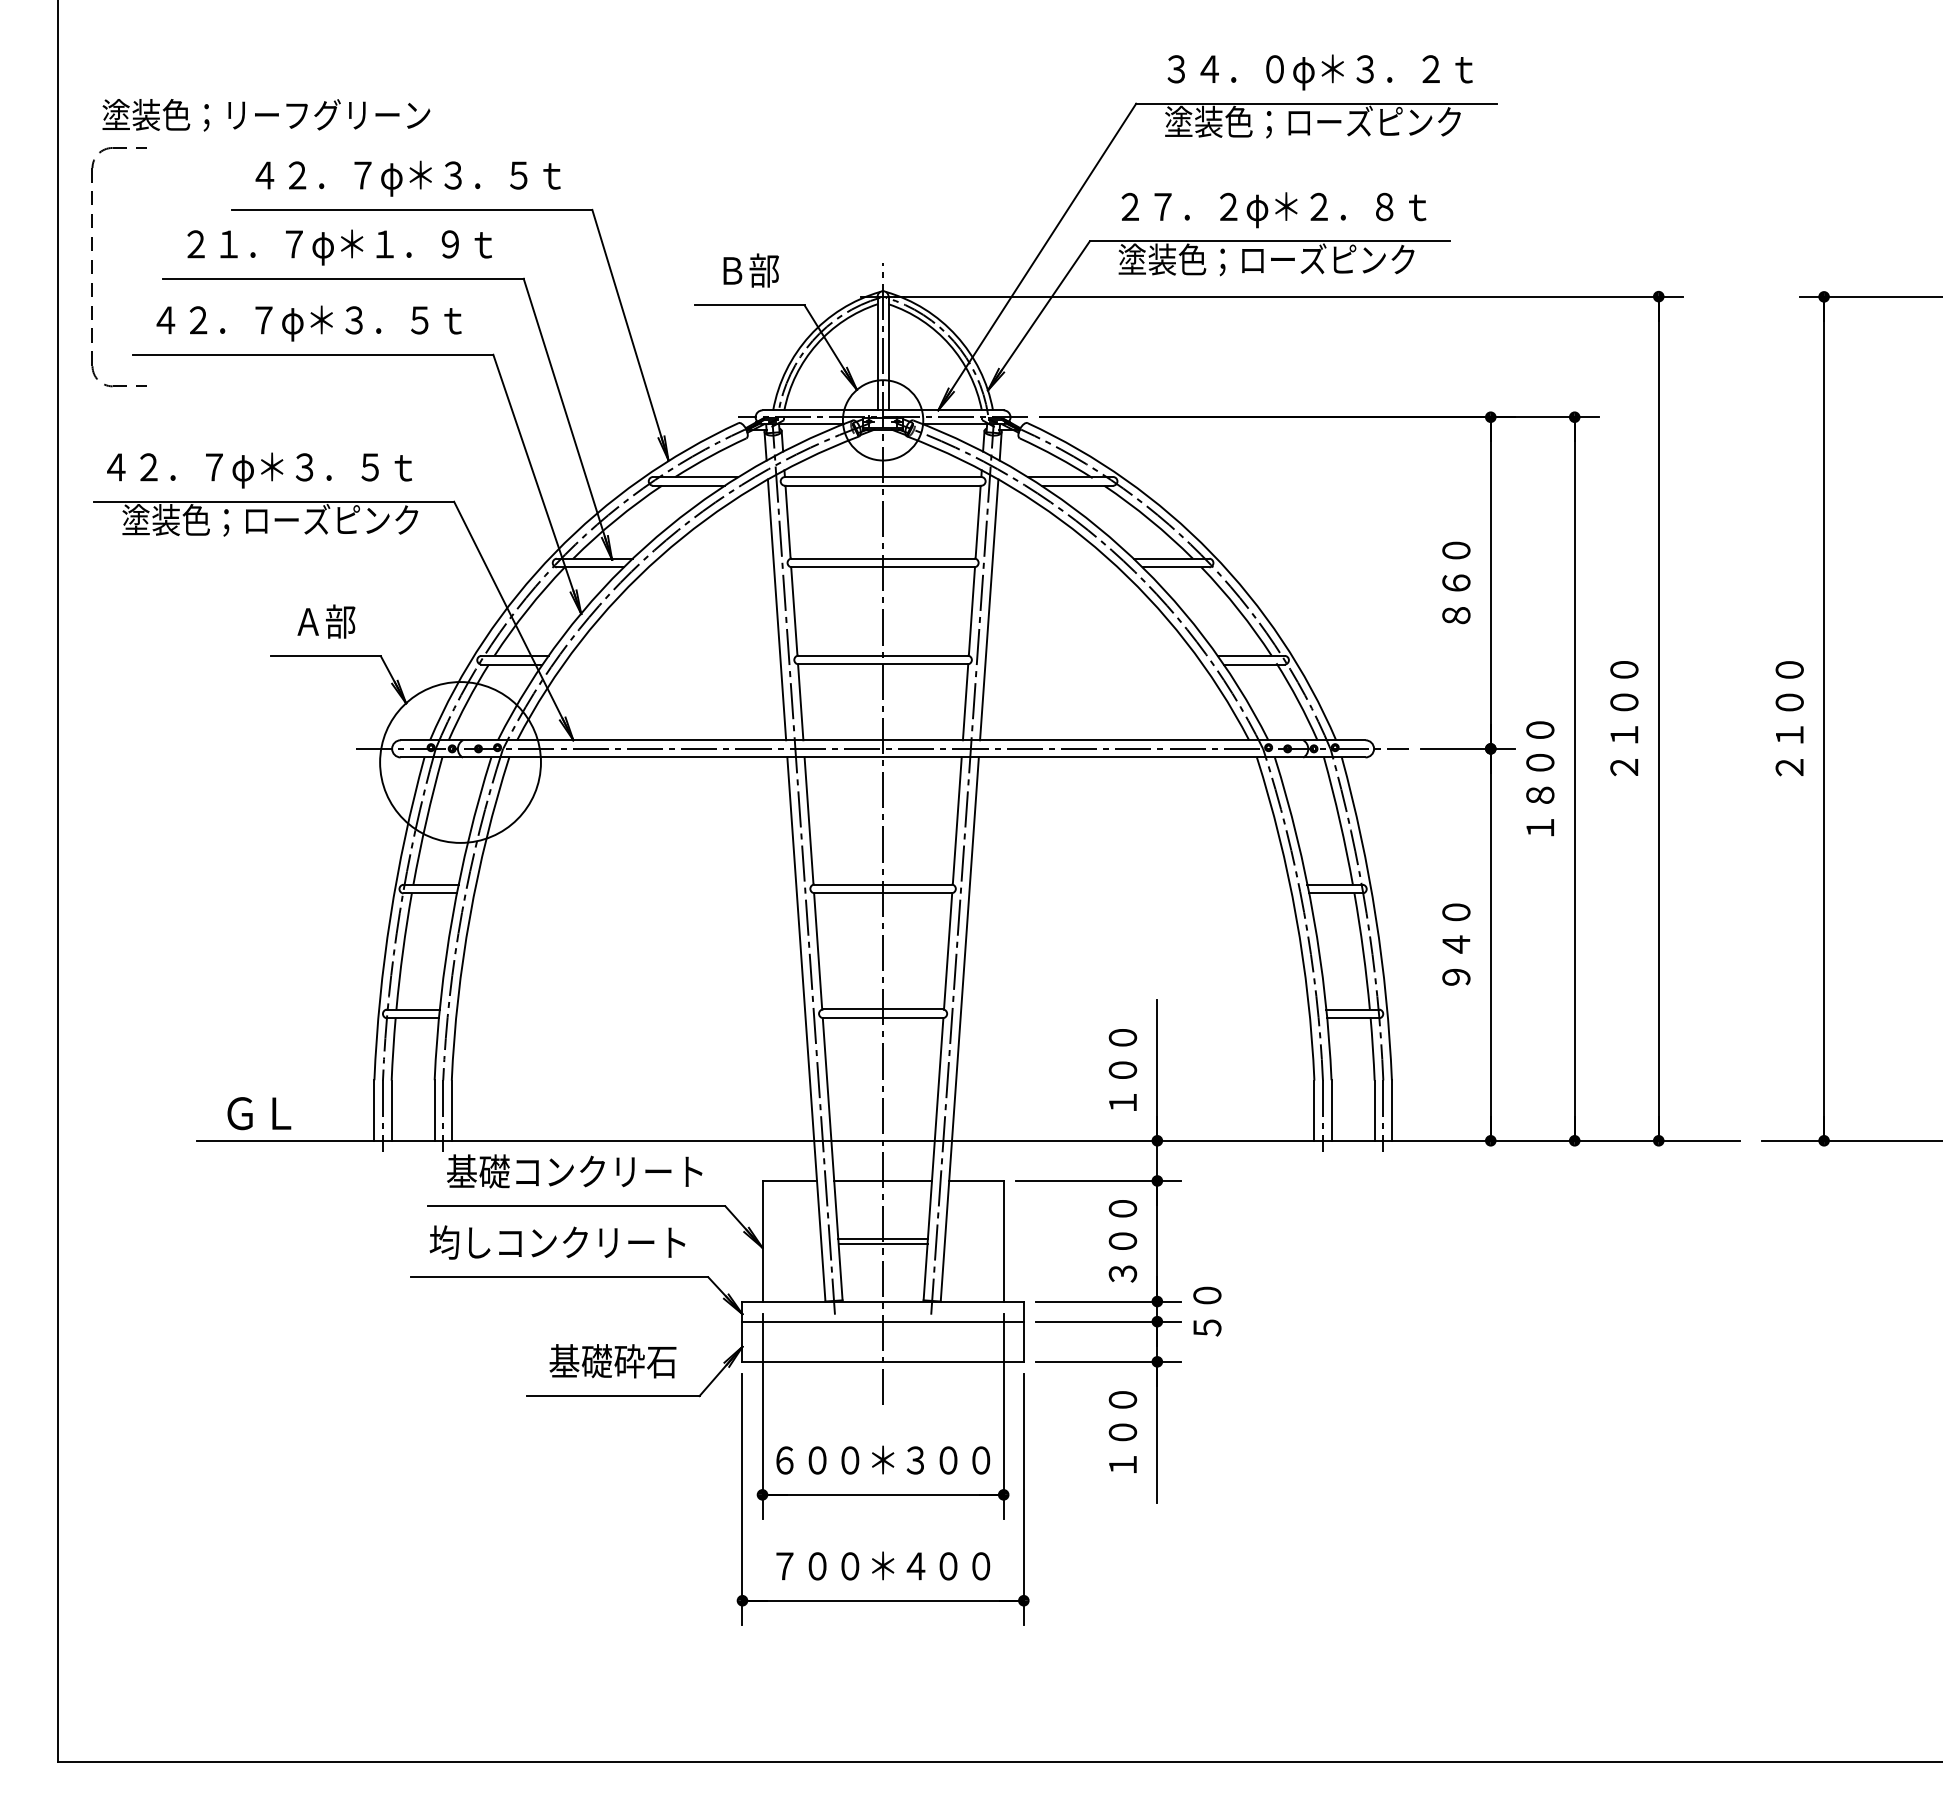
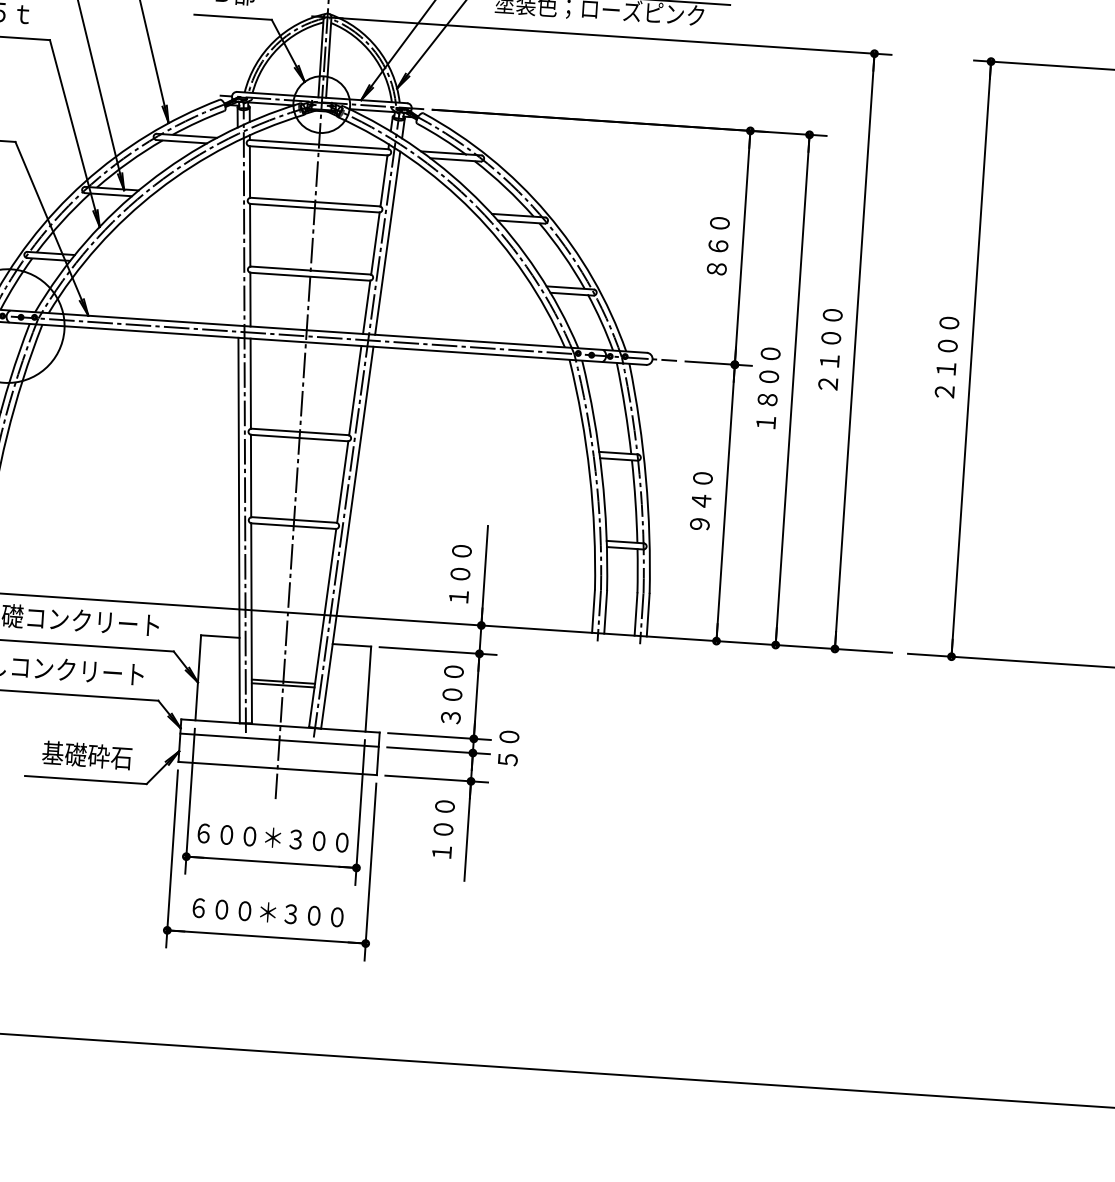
line: (776, 609) -> (237, 233), removed
line: (882, 1180) -> (285, 640), removed
text: (850, 1566) -> (245, 911), ７００＊４００ -> ６００＊３００

